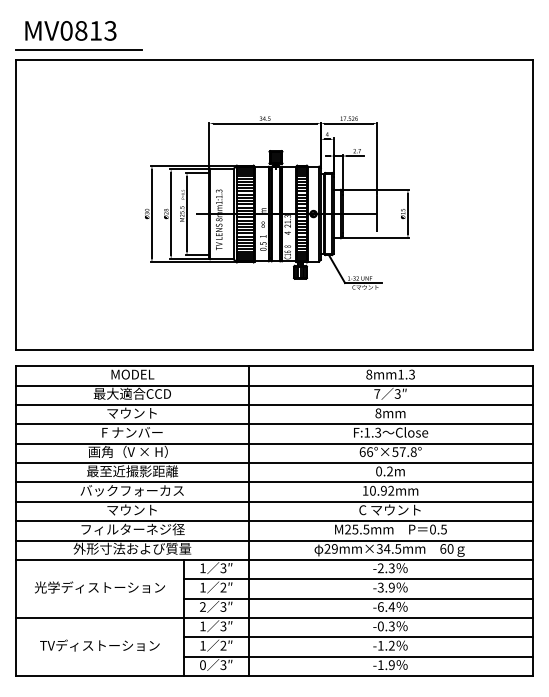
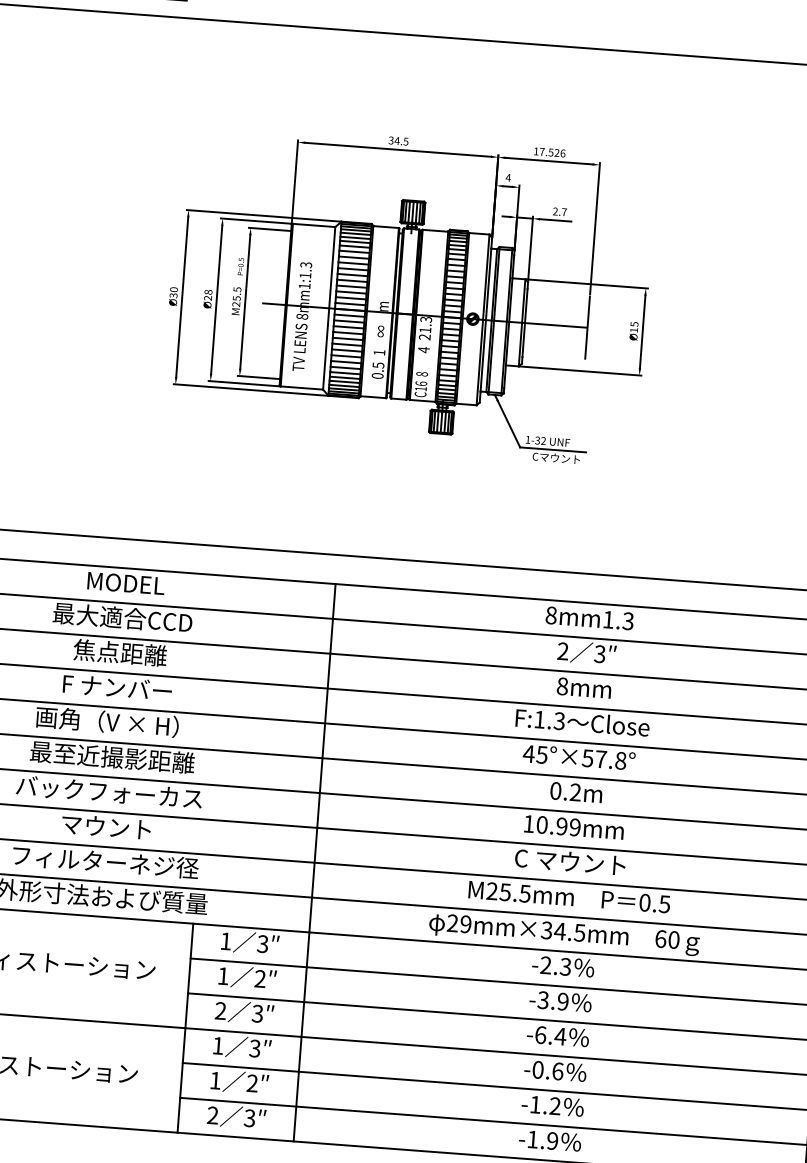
text: (377, 393) -> (563, 650), 7 -> 2
text: (132, 413) -> (120, 653), マウント -> 焦点距離
text: (366, 451) -> (535, 753), 66°×57.8° -> 45°×57.8°
text: (391, 490) -> (575, 826), 10.92mm -> 10.99mm
text: (391, 626) -> (557, 1071), -0.3 -> -0.6
text: (202, 665) -> (212, 1116), 0 -> 2

